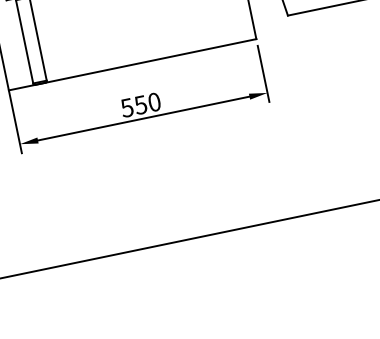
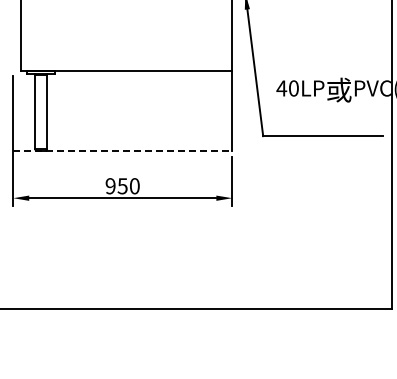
line: (133, 64) -> (123, 150), solid -> dashed
text: (127, 108) -> (110, 186), 550 -> 950

